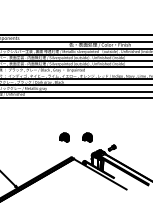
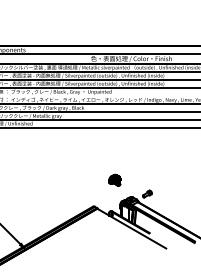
part: (64, 137) -> (84, 180), removed

